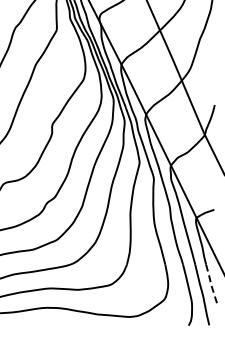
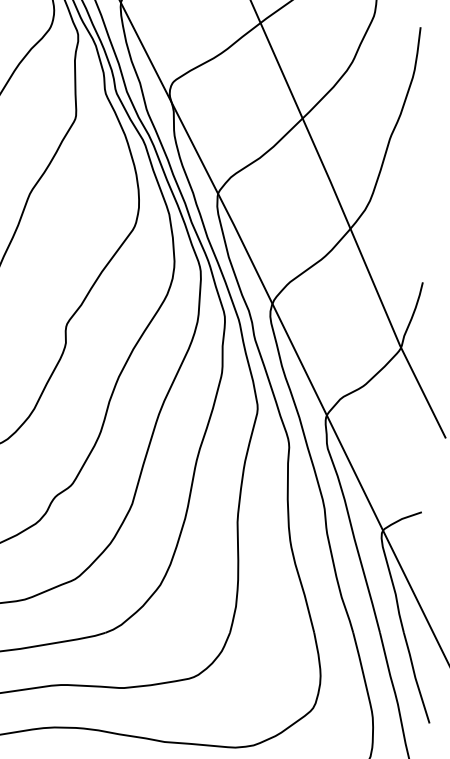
line: (211, 285) -> (415, 678), dashed -> solid

